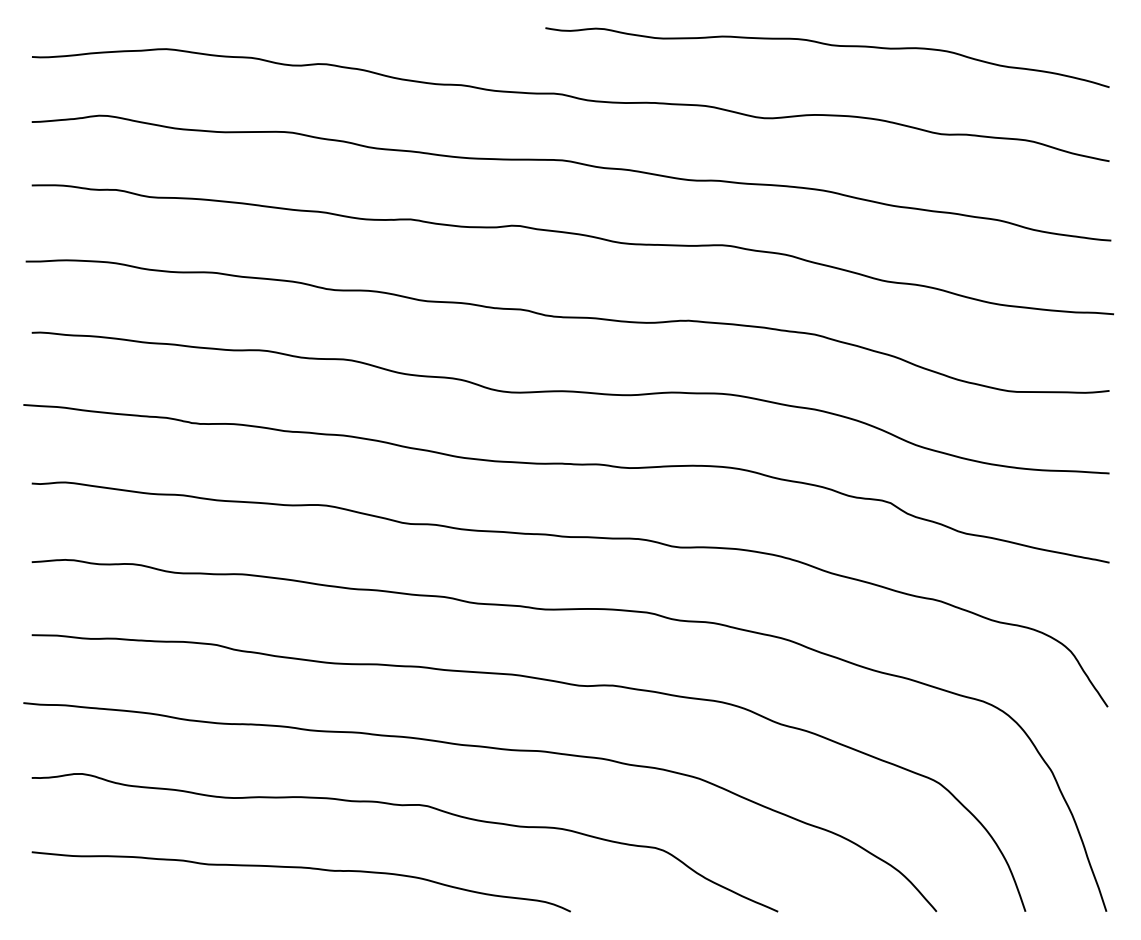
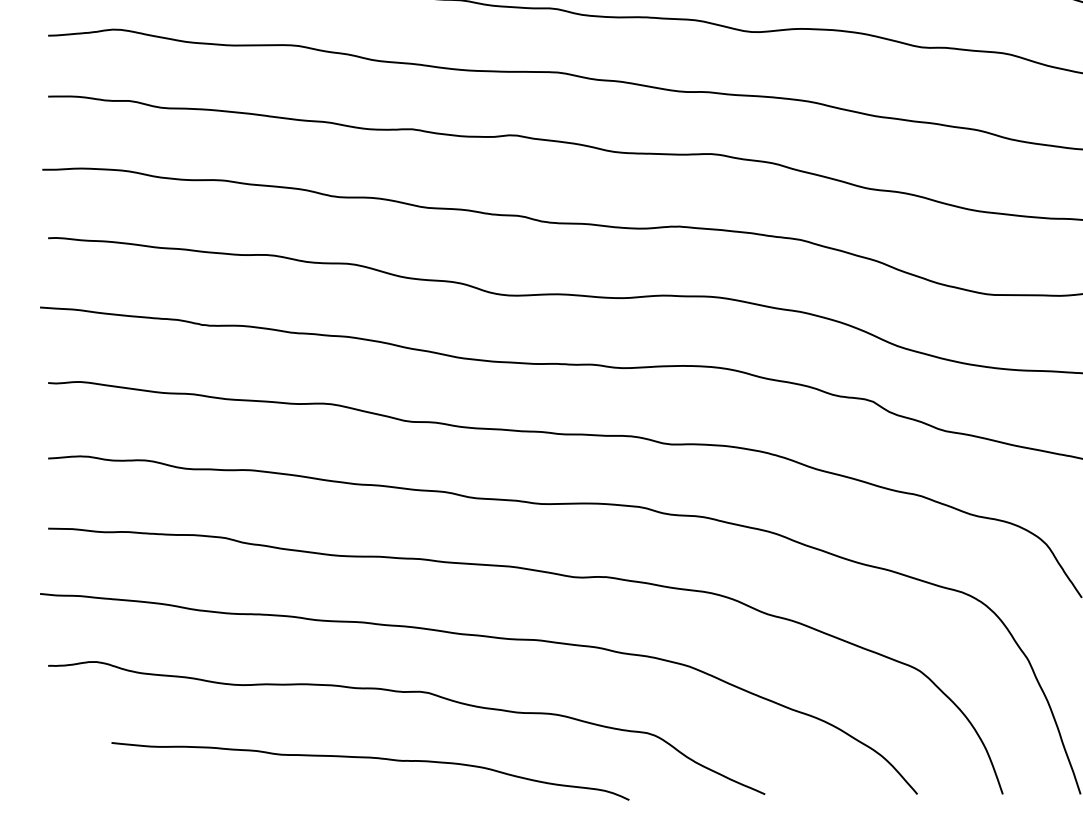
curve: (300, 868) -> (369, 758), moved

